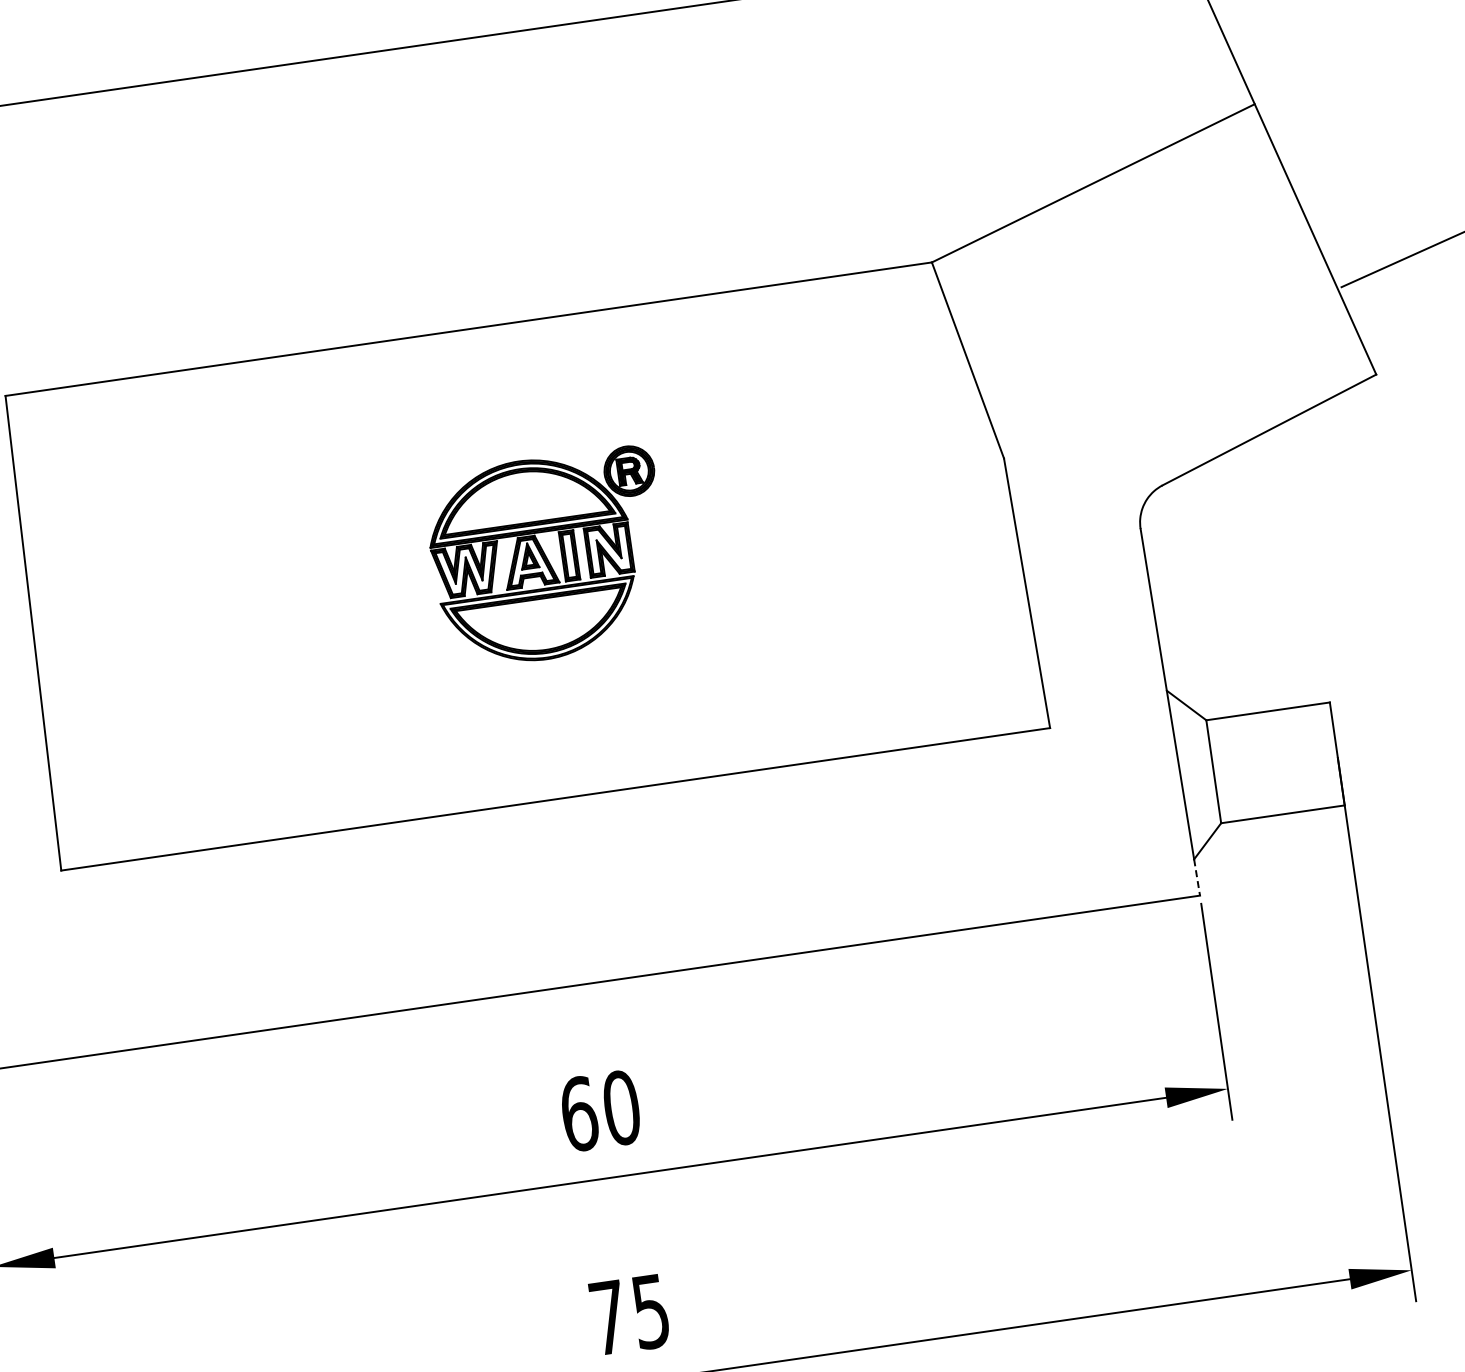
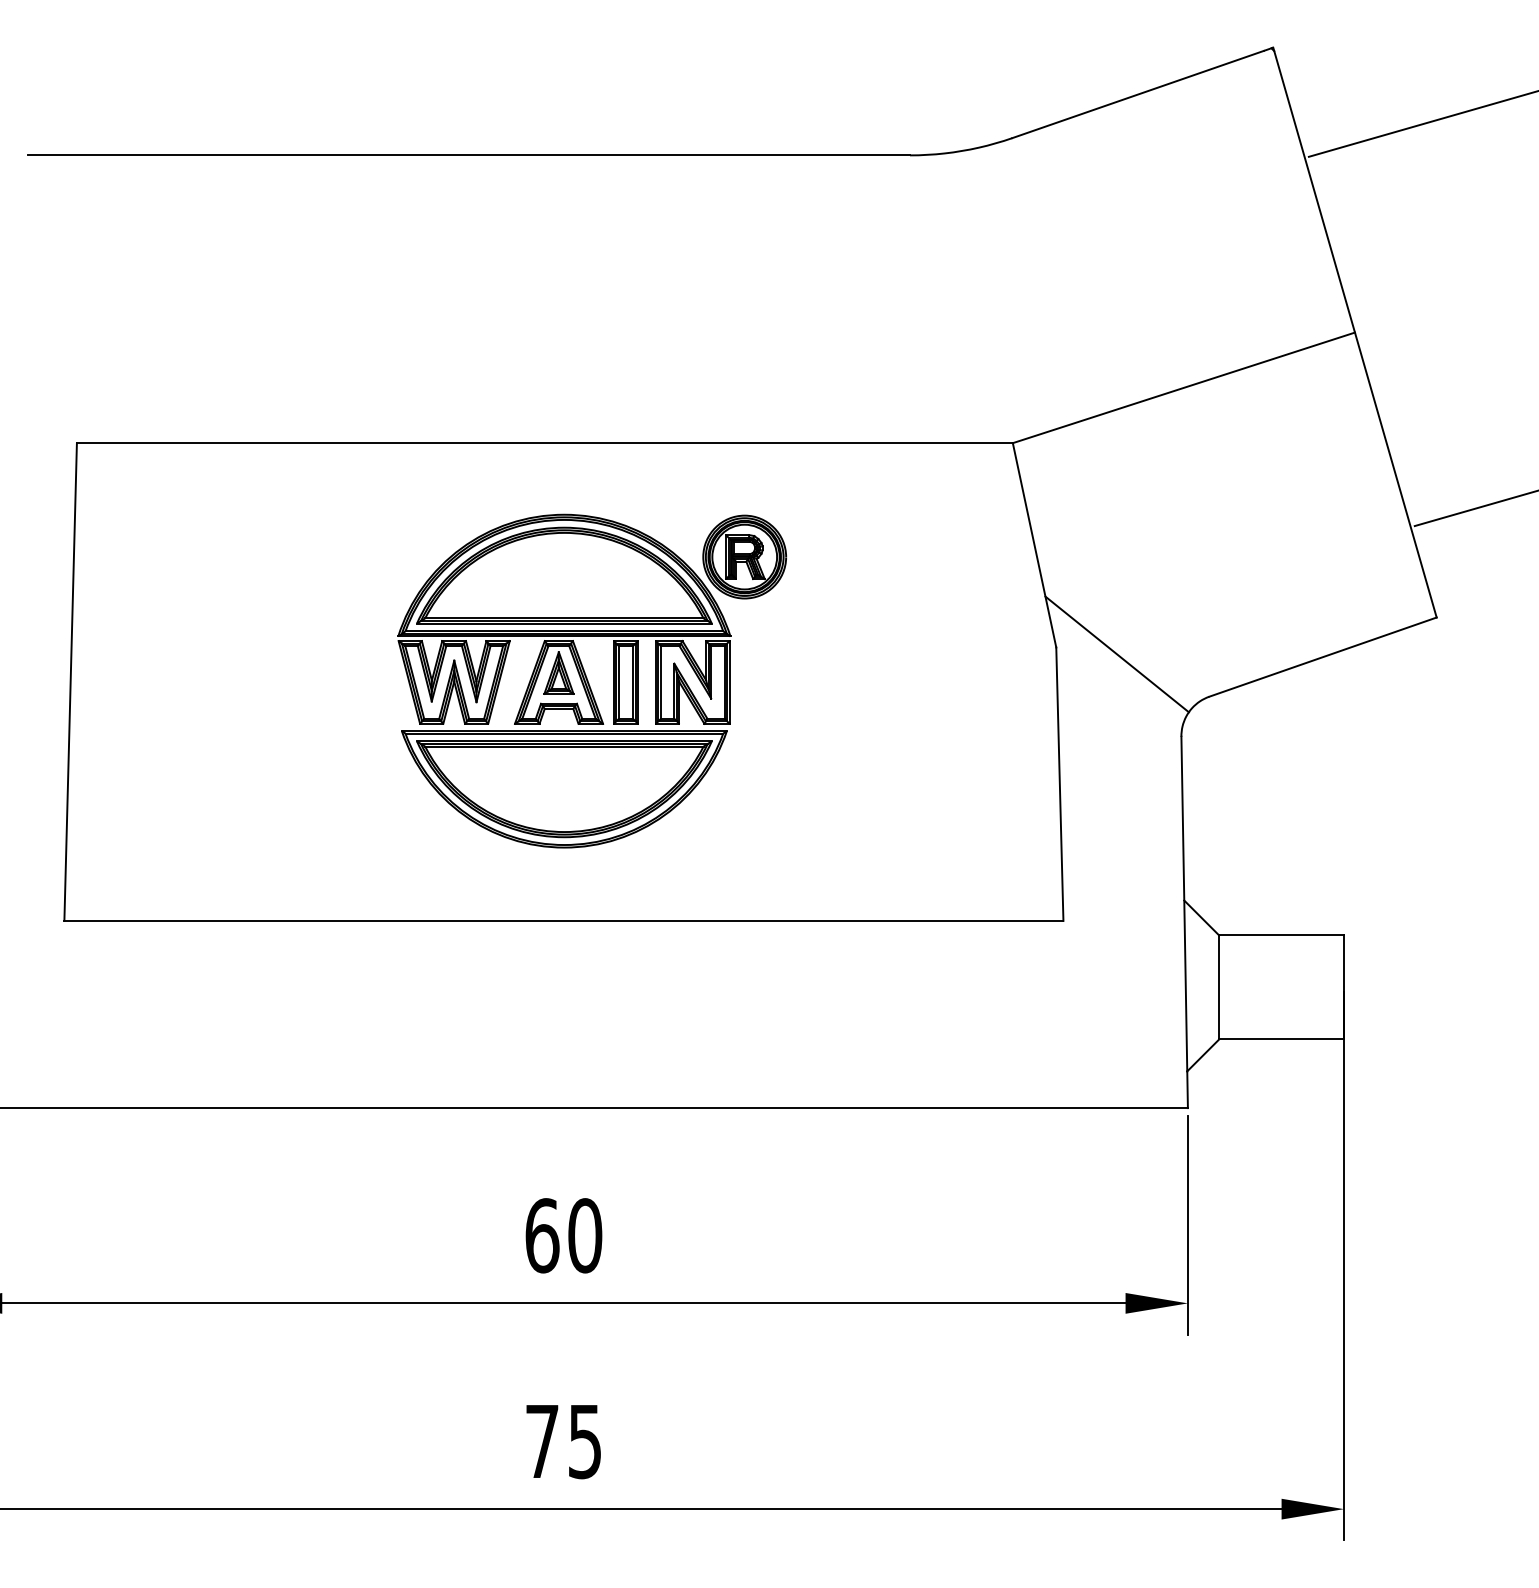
line: (1064, 456) -> (1116, 654), added
part: (548, 557) -> (591, 680), size x1.67
line: (1197, 878) -> (1187, 1090), dashed -> solid

